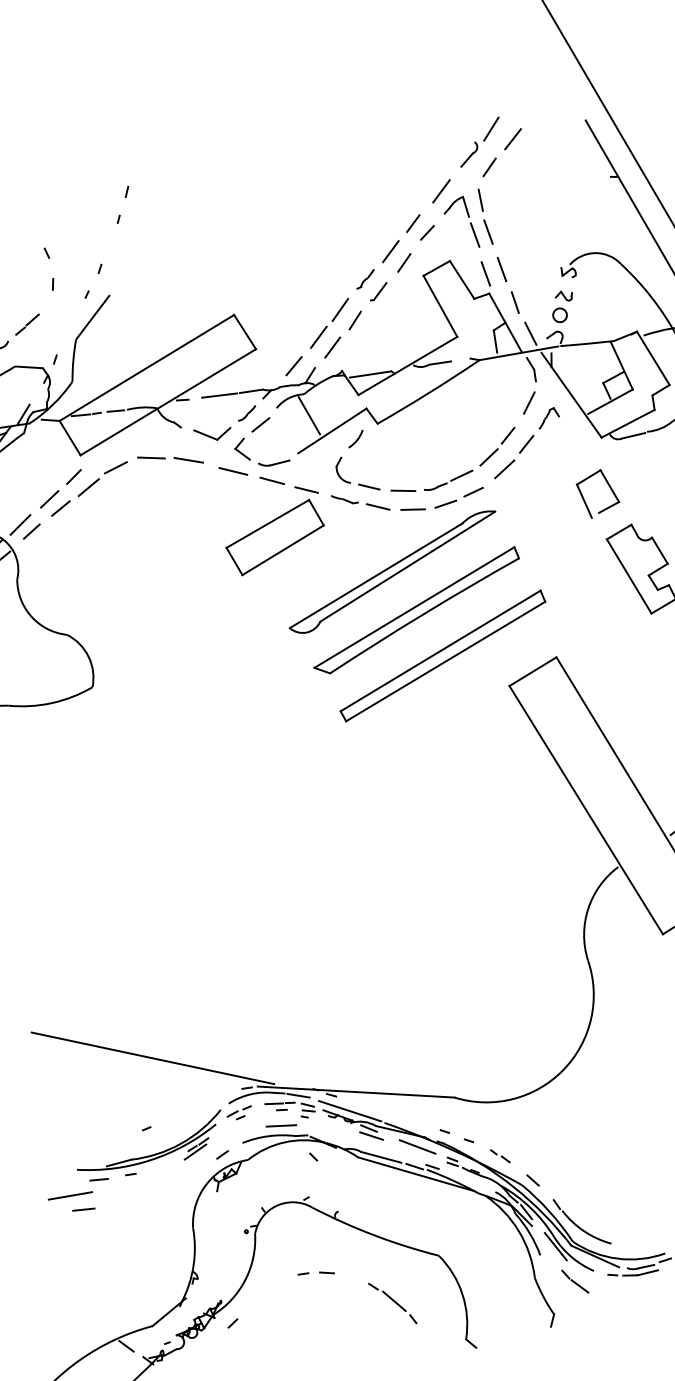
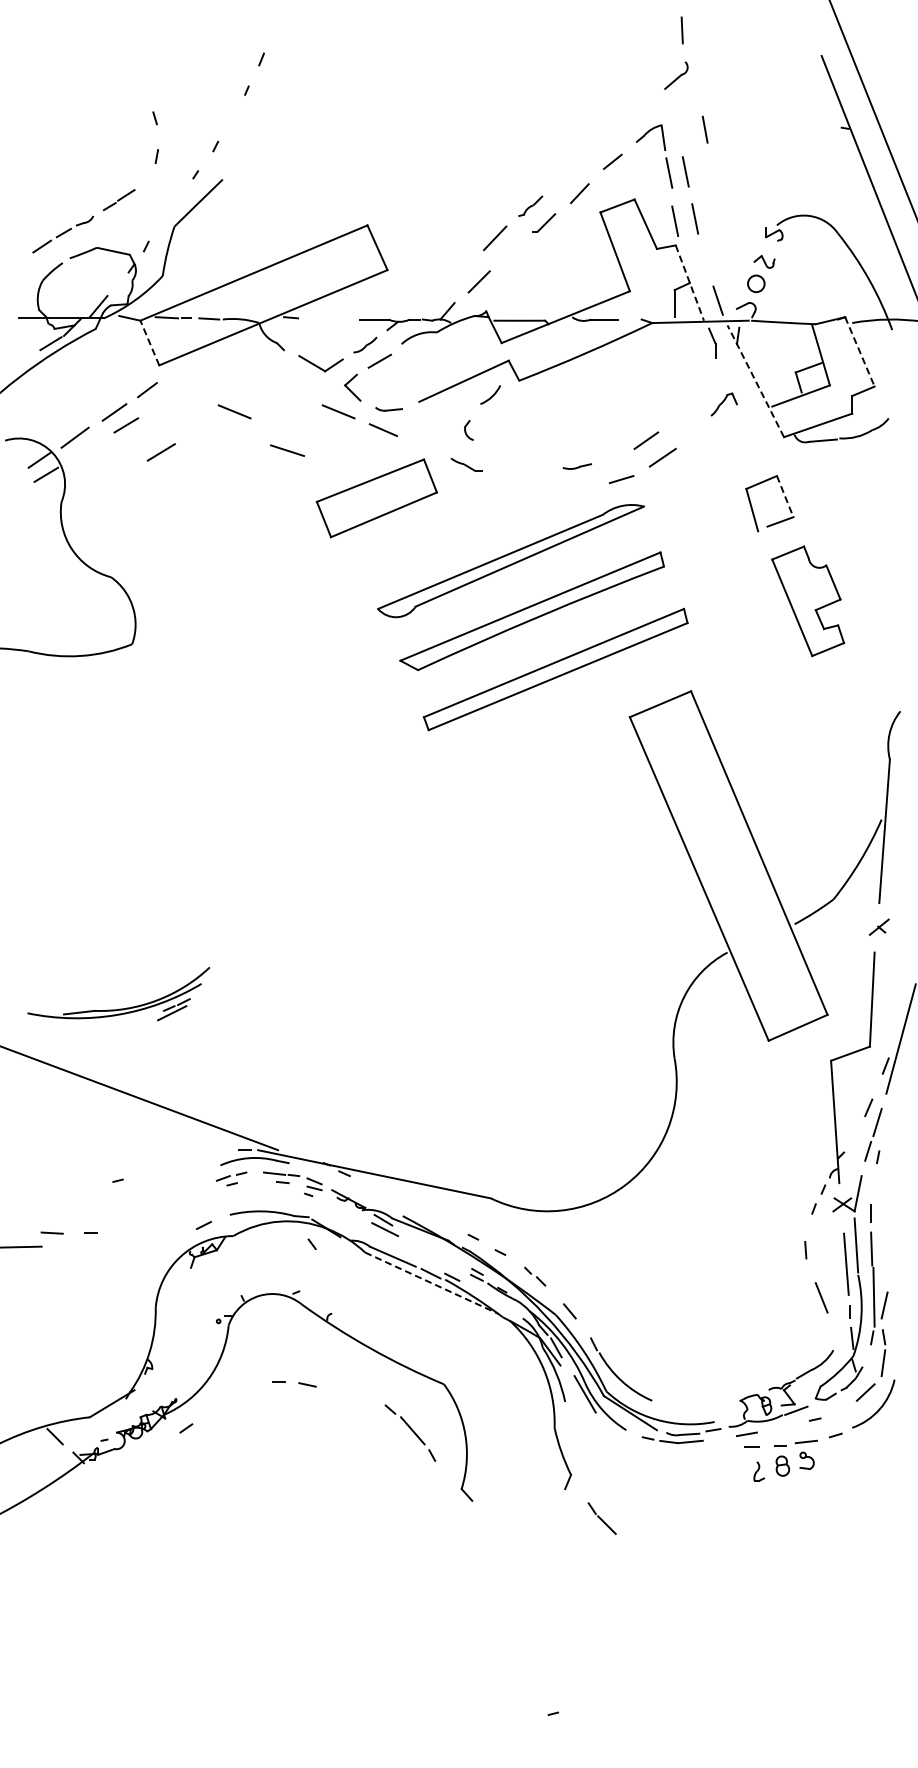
line: (491, 129) -> (707, 49), removed
line: (512, 138) -> (731, 64), removed
line: (489, 167) -> (698, 94), removed
line: (441, 191) -> (636, 114), removed
line: (480, 200) -> (681, 30), moved
line: (413, 223) -> (597, 148), removed
line: (390, 251) -> (565, 177), removed
line: (514, 302) -> (704, 129), moved
line: (354, 320) -> (510, 253), removed
line: (506, 323) -> (690, 283), solid -> dashed
line: (318, 337) -> (464, 267), removed
line: (652, 358) -> (859, 351), solid -> dashed
line: (293, 365) -> (429, 296), removed
line: (219, 395) -> (335, 318), removed
line: (571, 395) -> (755, 381), solid -> dashed
line: (528, 402) -> (703, 382), removed
line: (308, 415) -> (438, 358), removed
line: (507, 435) -> (672, 418), removed
line: (69, 437) -> (149, 342), solid -> dashed
line: (526, 444) -> (693, 431), removed
line: (151, 458) -> (243, 381), removed
line: (188, 460) -> (287, 450), moved
part: (273, 463) -> (388, 409), size x0.7
line: (116, 467) -> (199, 386), removed
part: (342, 470) -> (468, 430), size x0.6
line: (461, 475) -> (610, 457), removed
line: (147, 483) -> (234, 411), added
line: (368, 486) -> (497, 454), removed
line: (610, 486) -> (785, 497), solid -> dashed
line: (88, 487) -> (160, 452), moved
line: (306, 489) -> (422, 446), removed
line: (403, 490) -> (538, 465), removed
line: (445, 503) -> (586, 488), removed
line: (378, 506) -> (505, 479), removed
line: (413, 509) -> (546, 489), removed
line: (31, 531) -> (87, 447), removed
line: (298, 1095) -> (305, 1168), removed
line: (349, 1110) -> (363, 1195), removed
line: (280, 1126) -> (278, 1201), removed
line: (417, 1146) -> (438, 1250), removed
part: (151, 1154) -> (119, 1008), moved
line: (417, 1174) -> (432, 1283), solid -> dashed
line: (83, 1209) -> (28, 1265), removed
part: (574, 1281) -> (601, 1518), moved
part: (392, 1302) -> (410, 1432), moved

